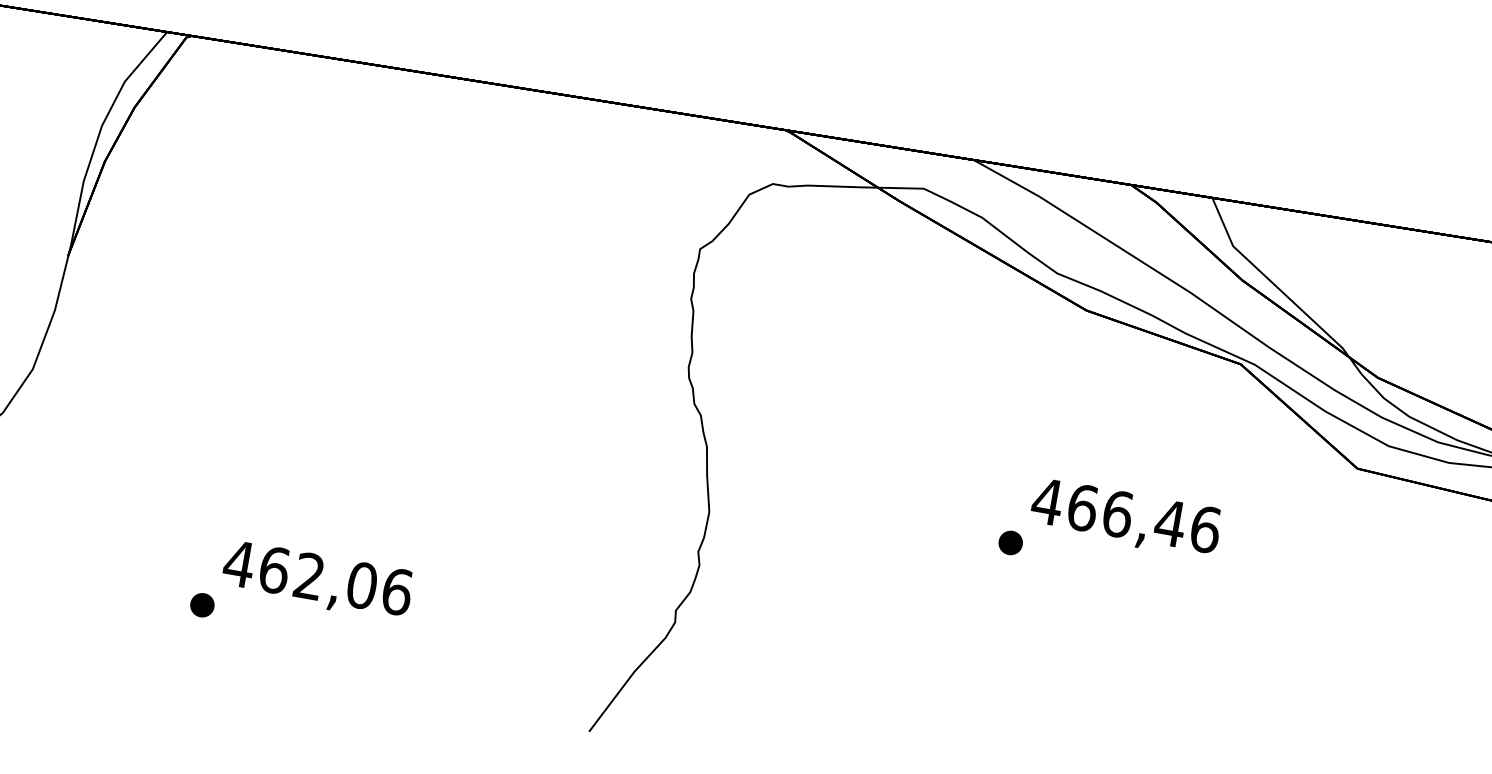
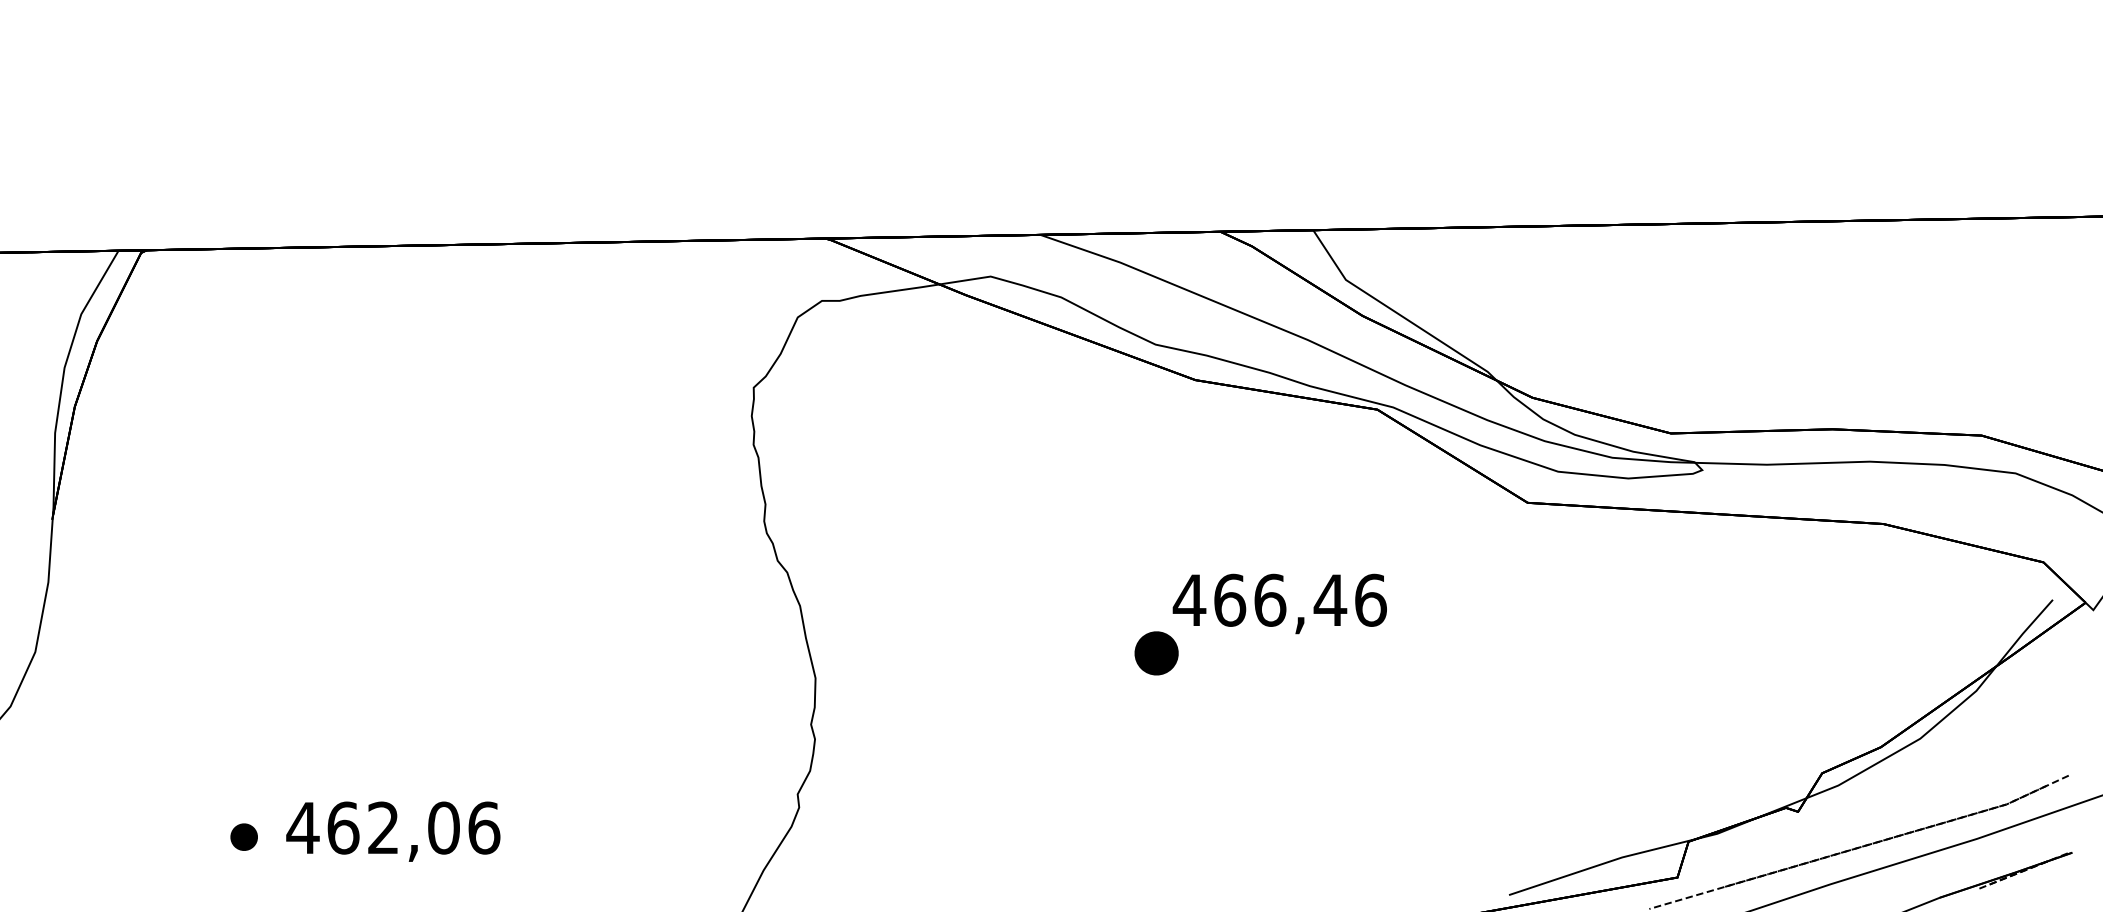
part: (1010, 542) -> (1156, 653), size x1.6
part: (201, 604) -> (243, 836), moved

